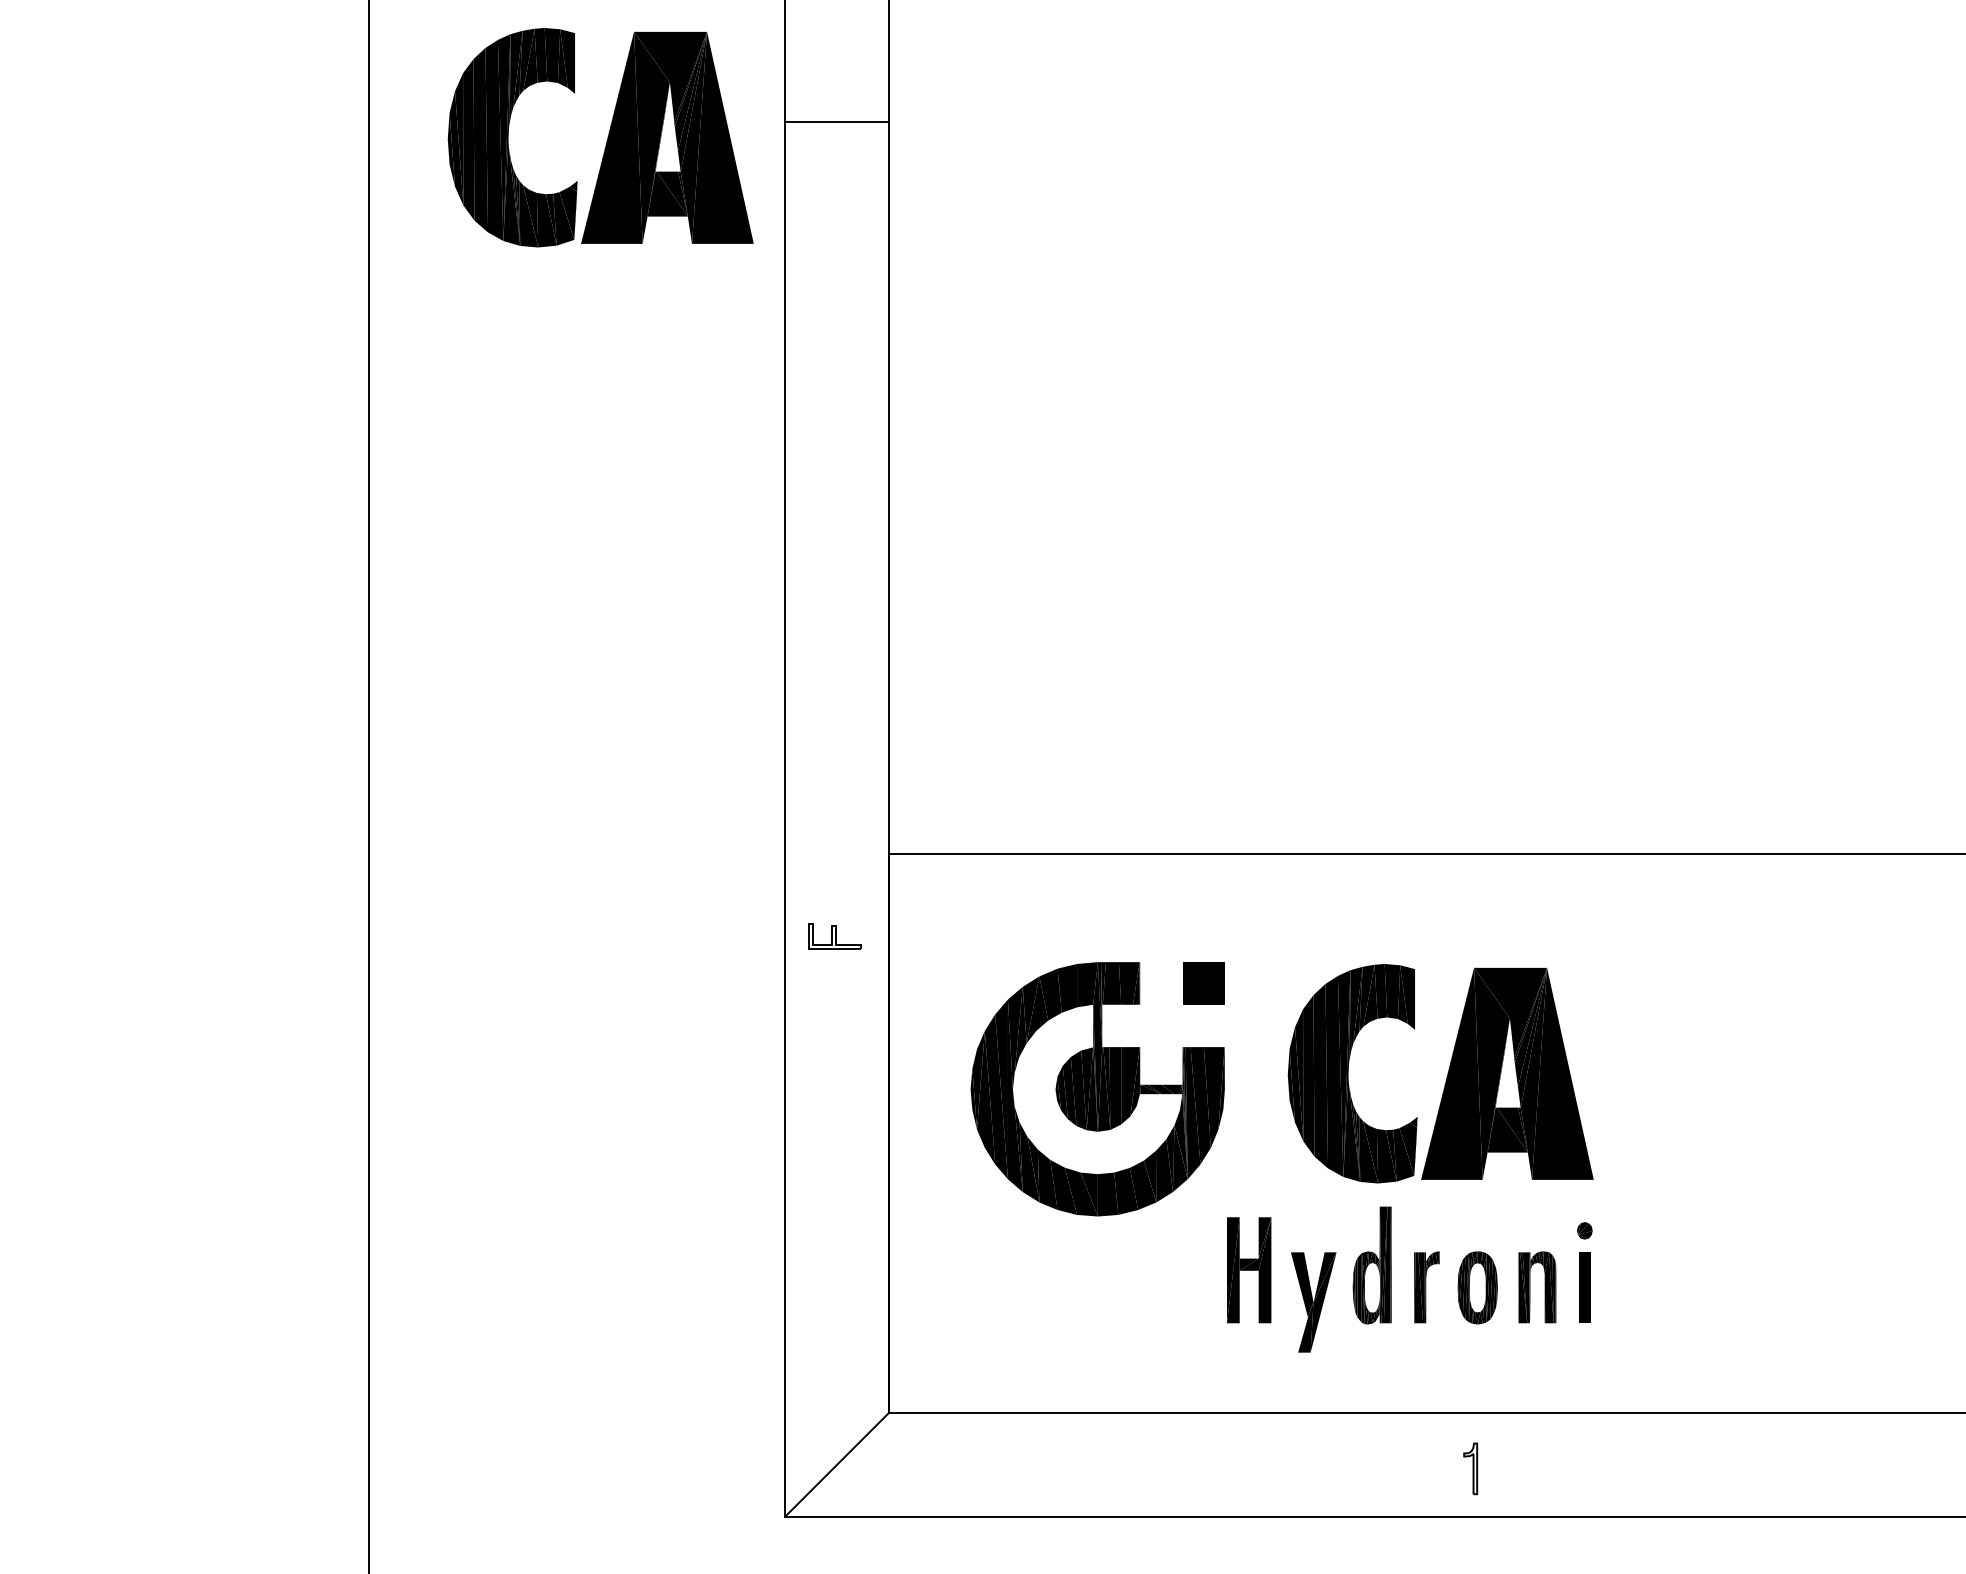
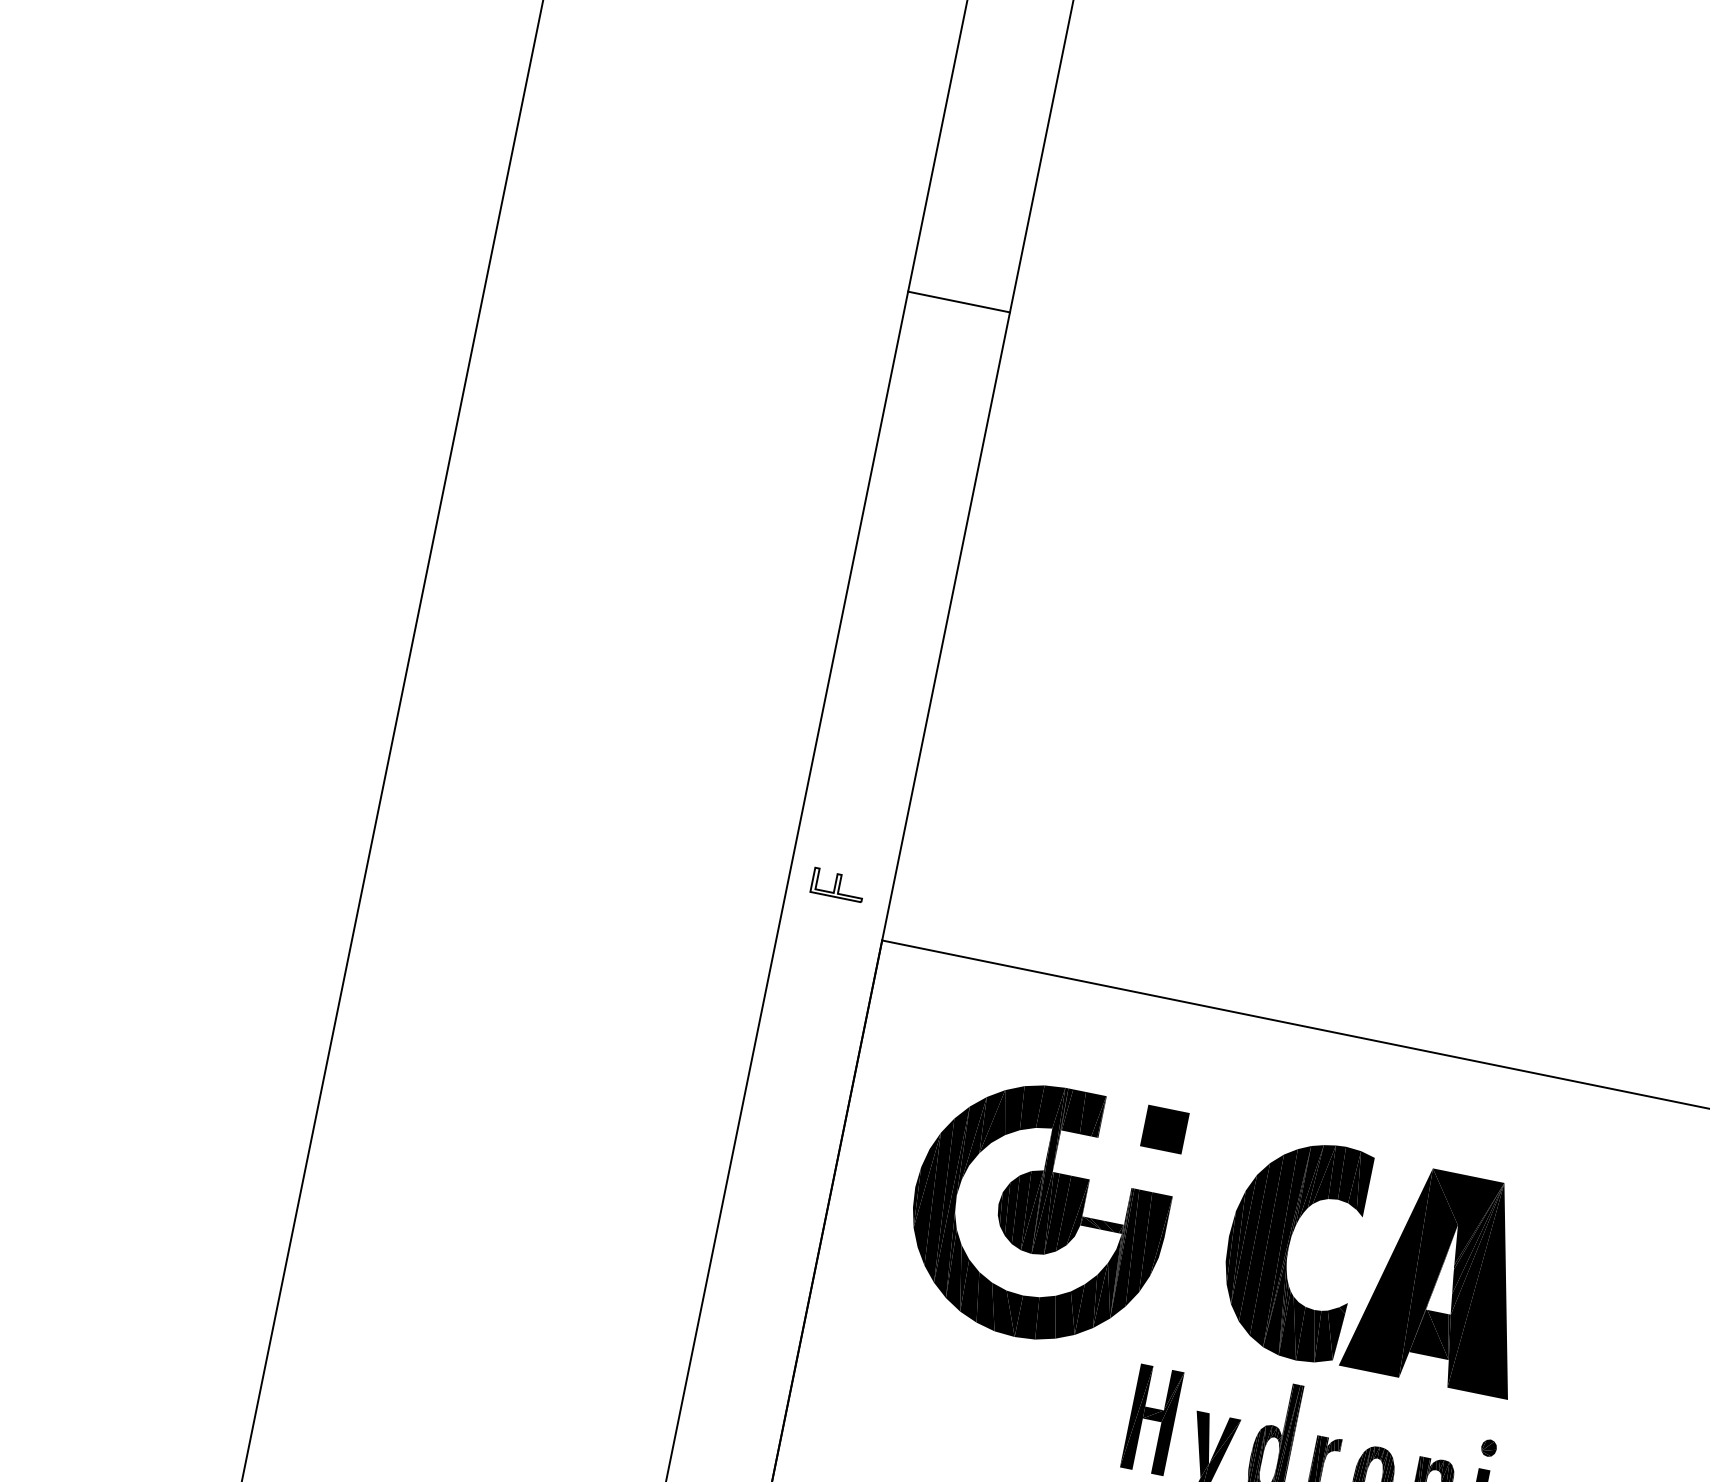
line: (836, 122) -> (958, 302), moved
part: (607, 137) -> (749, 181), removed
part: (834, 936) -> (837, 884), moved

